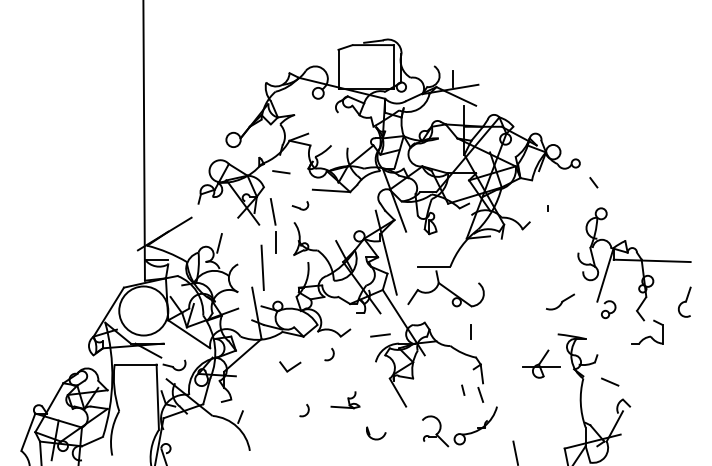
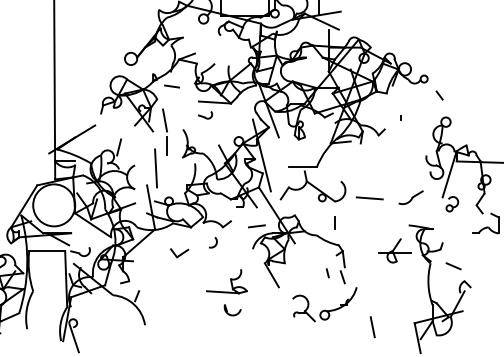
part: (300, 205) -> (205, 115), moved
line: (512, 302) -> (369, 198), added
part: (345, 399) -> (226, 281), size x1.67
arc: (307, 410) -> (194, 290), removed
part: (376, 433) -> (232, 310), moved

